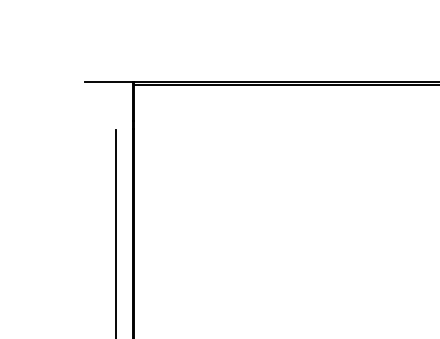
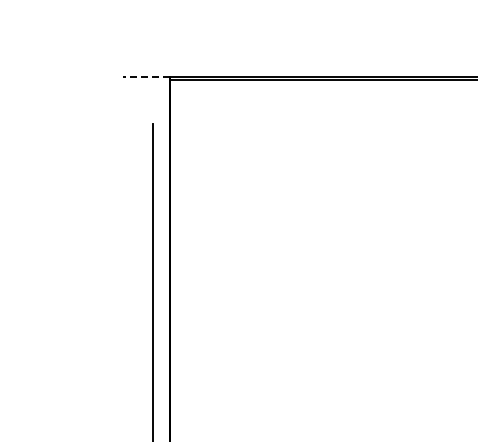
line: (109, 81) -> (146, 76), solid -> dashed

